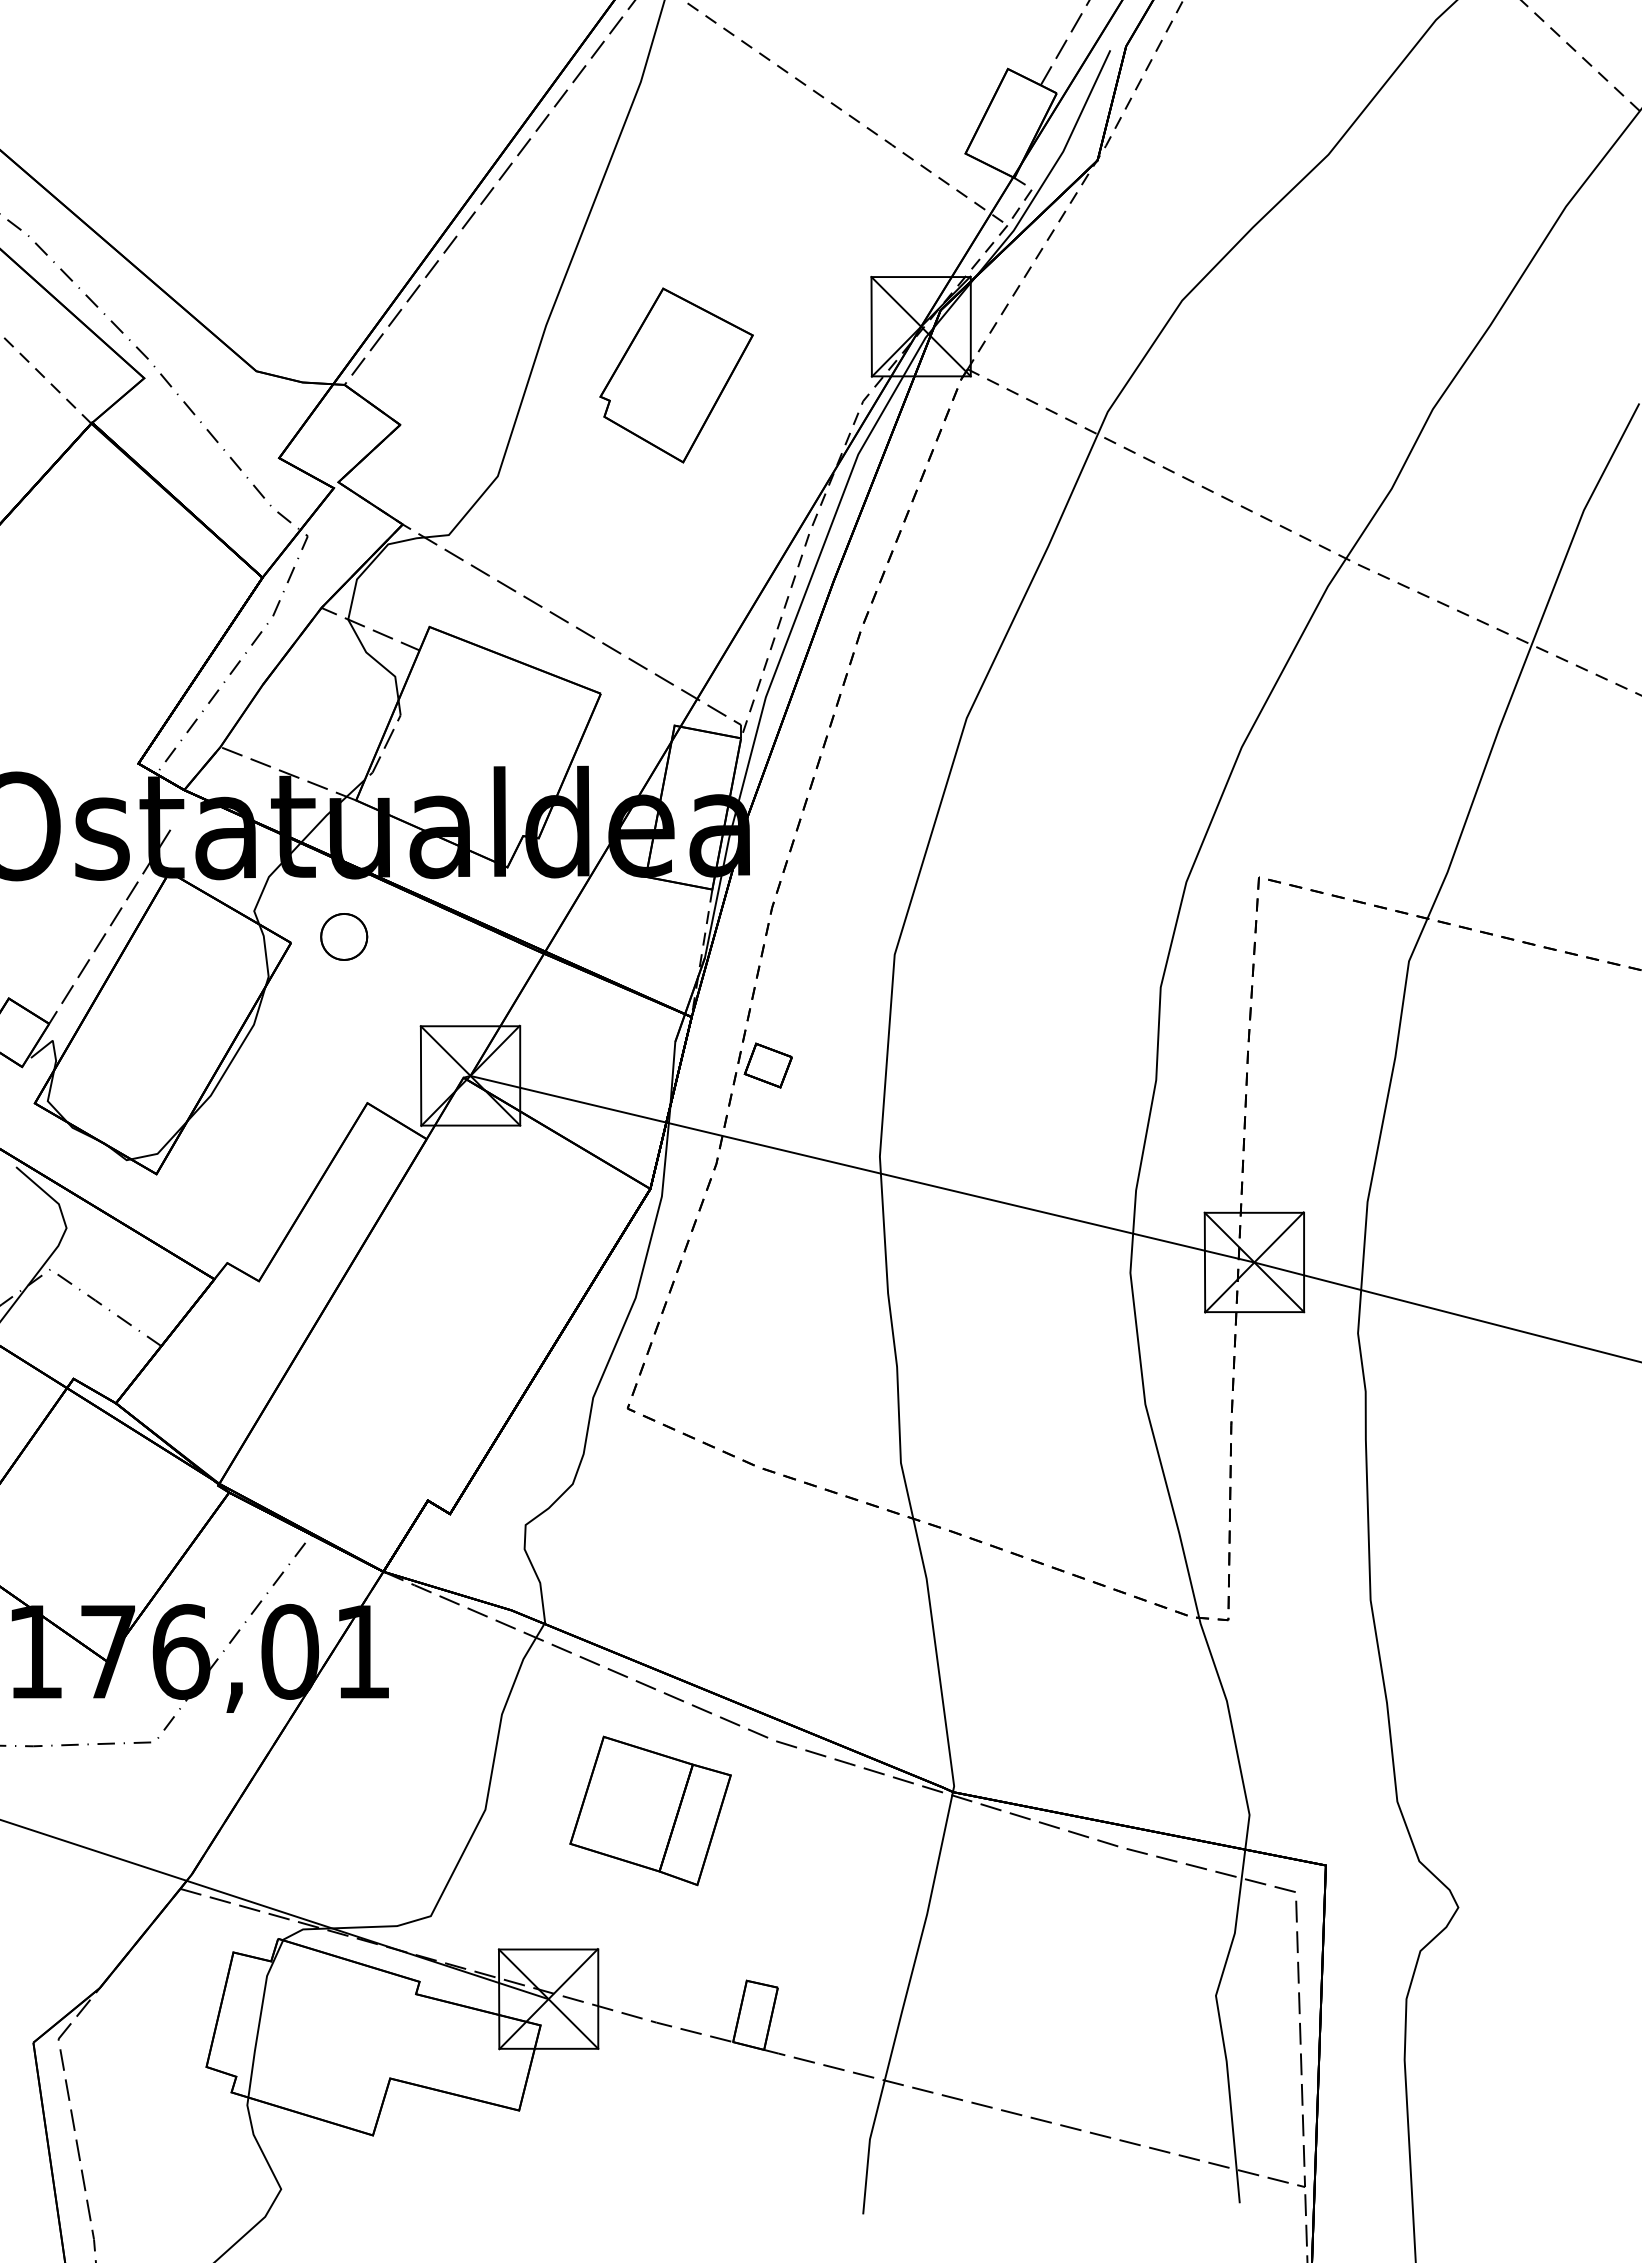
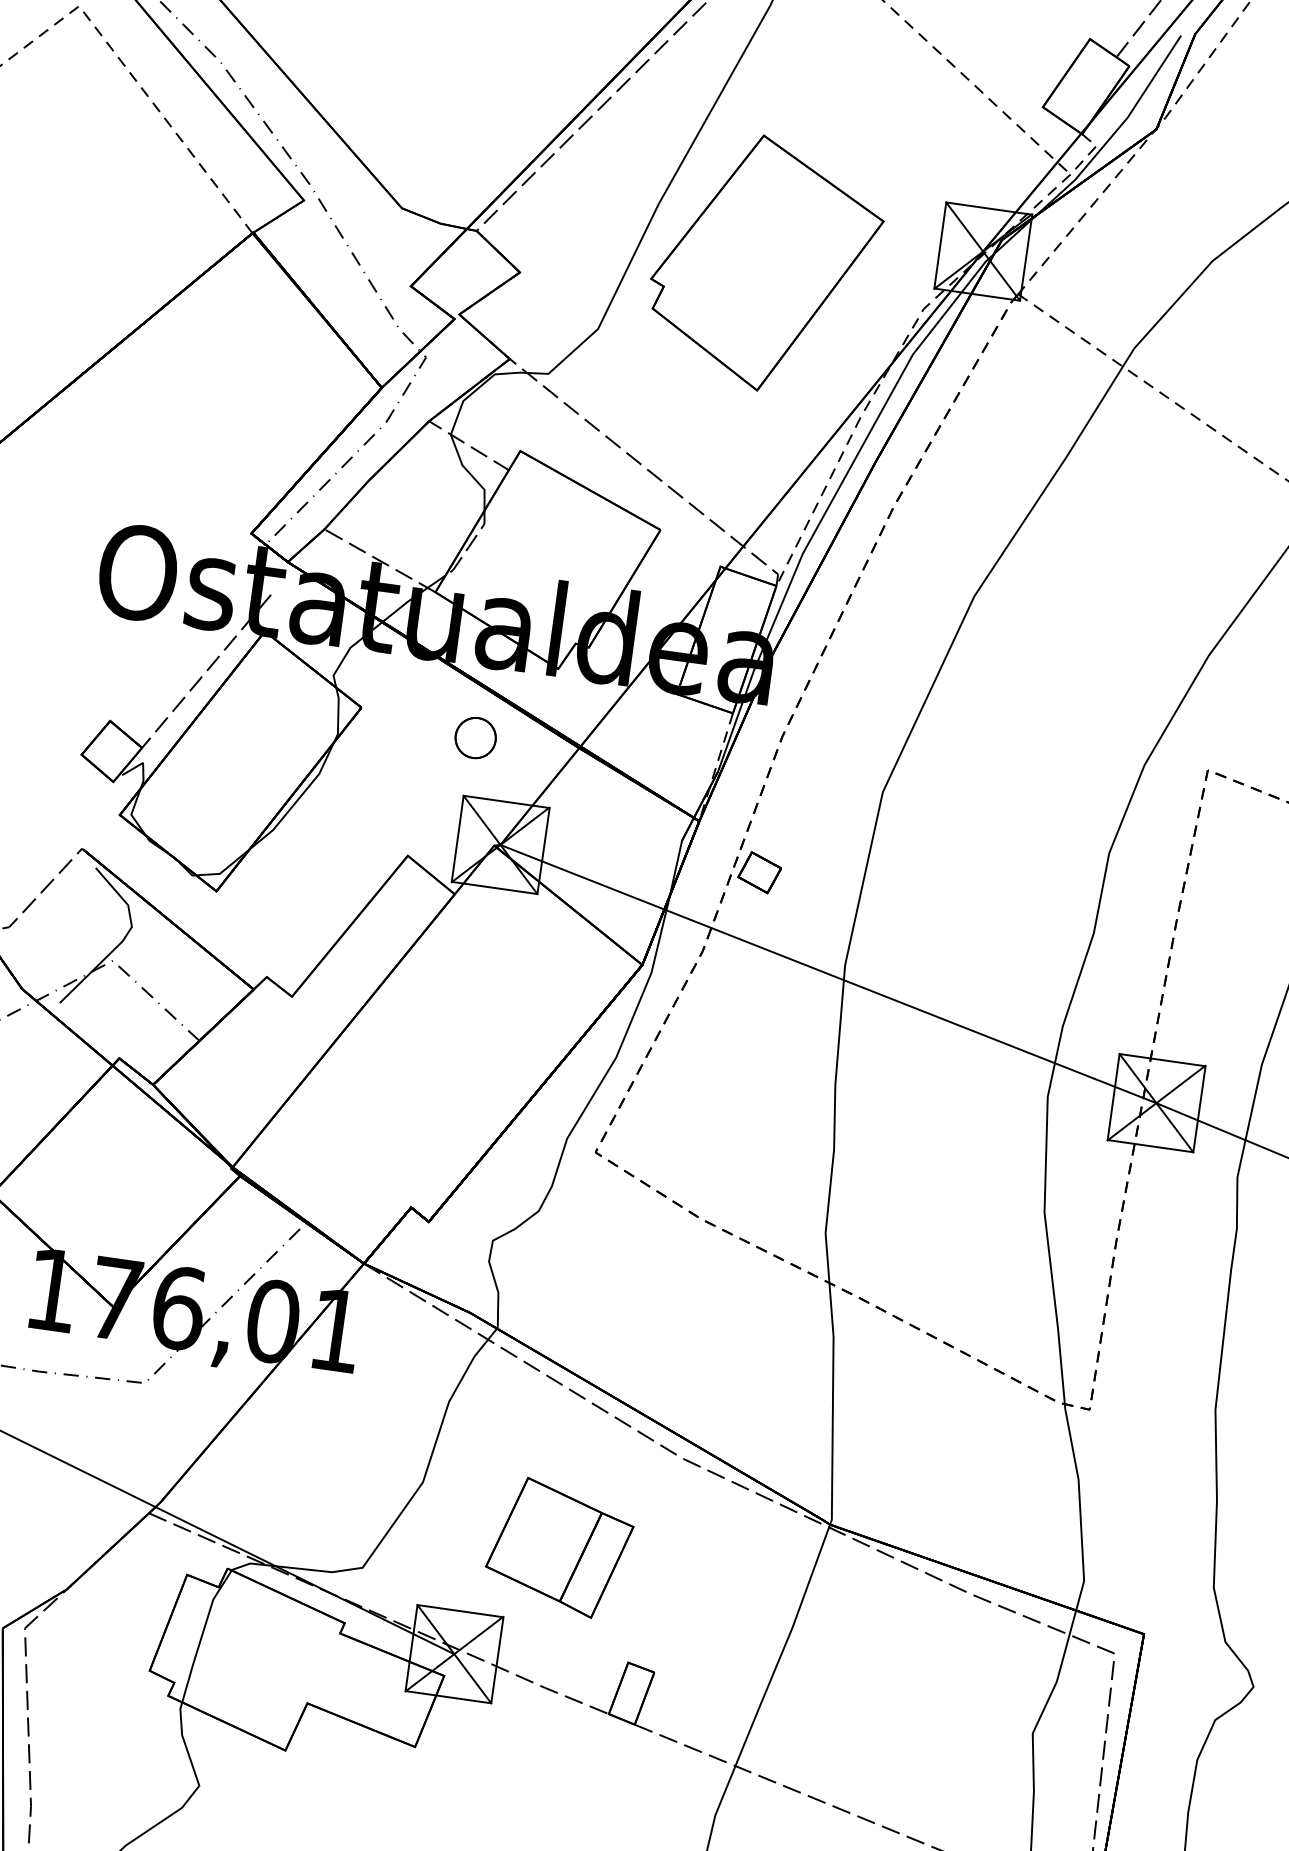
part: (676, 375) -> (765, 263), size x1.67
part: (344, 936) -> (476, 737), moved
part: (650, 1810) -> (559, 1547), moved

